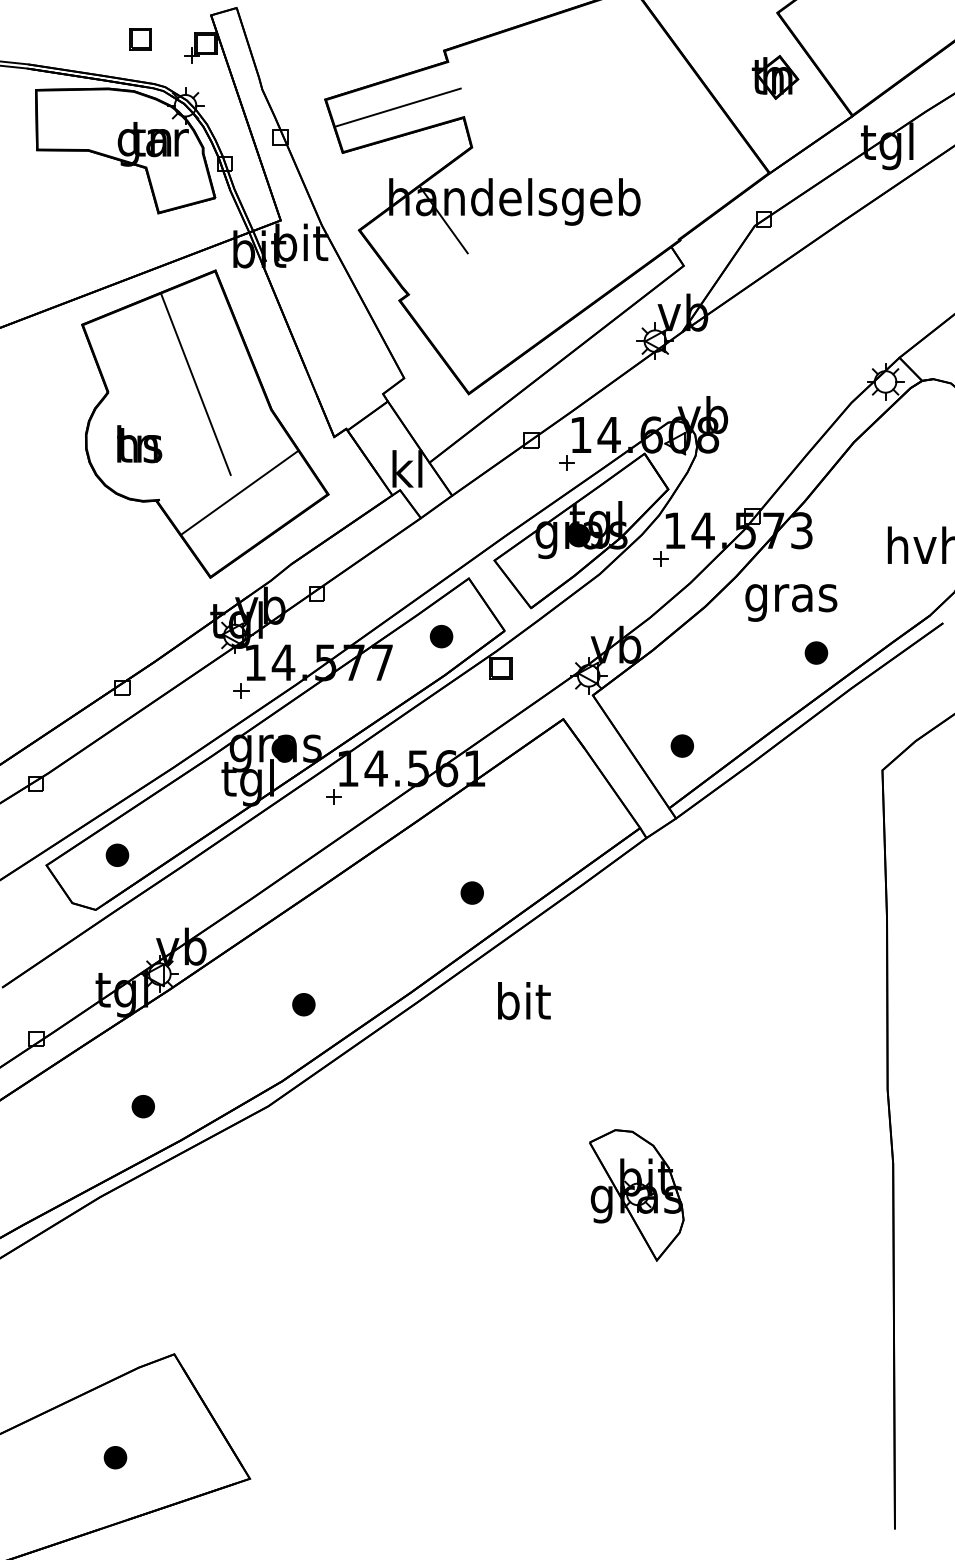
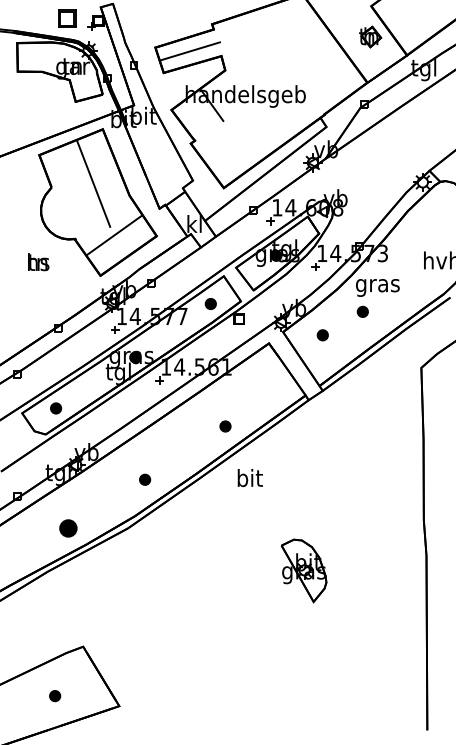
part: (139, 38) -> (66, 18), size x1.6
text: (139, 444) -> (38, 262), moved
part: (815, 652) -> (362, 311), moved
part: (681, 746) -> (322, 335), moved
part: (143, 1106) -> (68, 528), size x1.6

